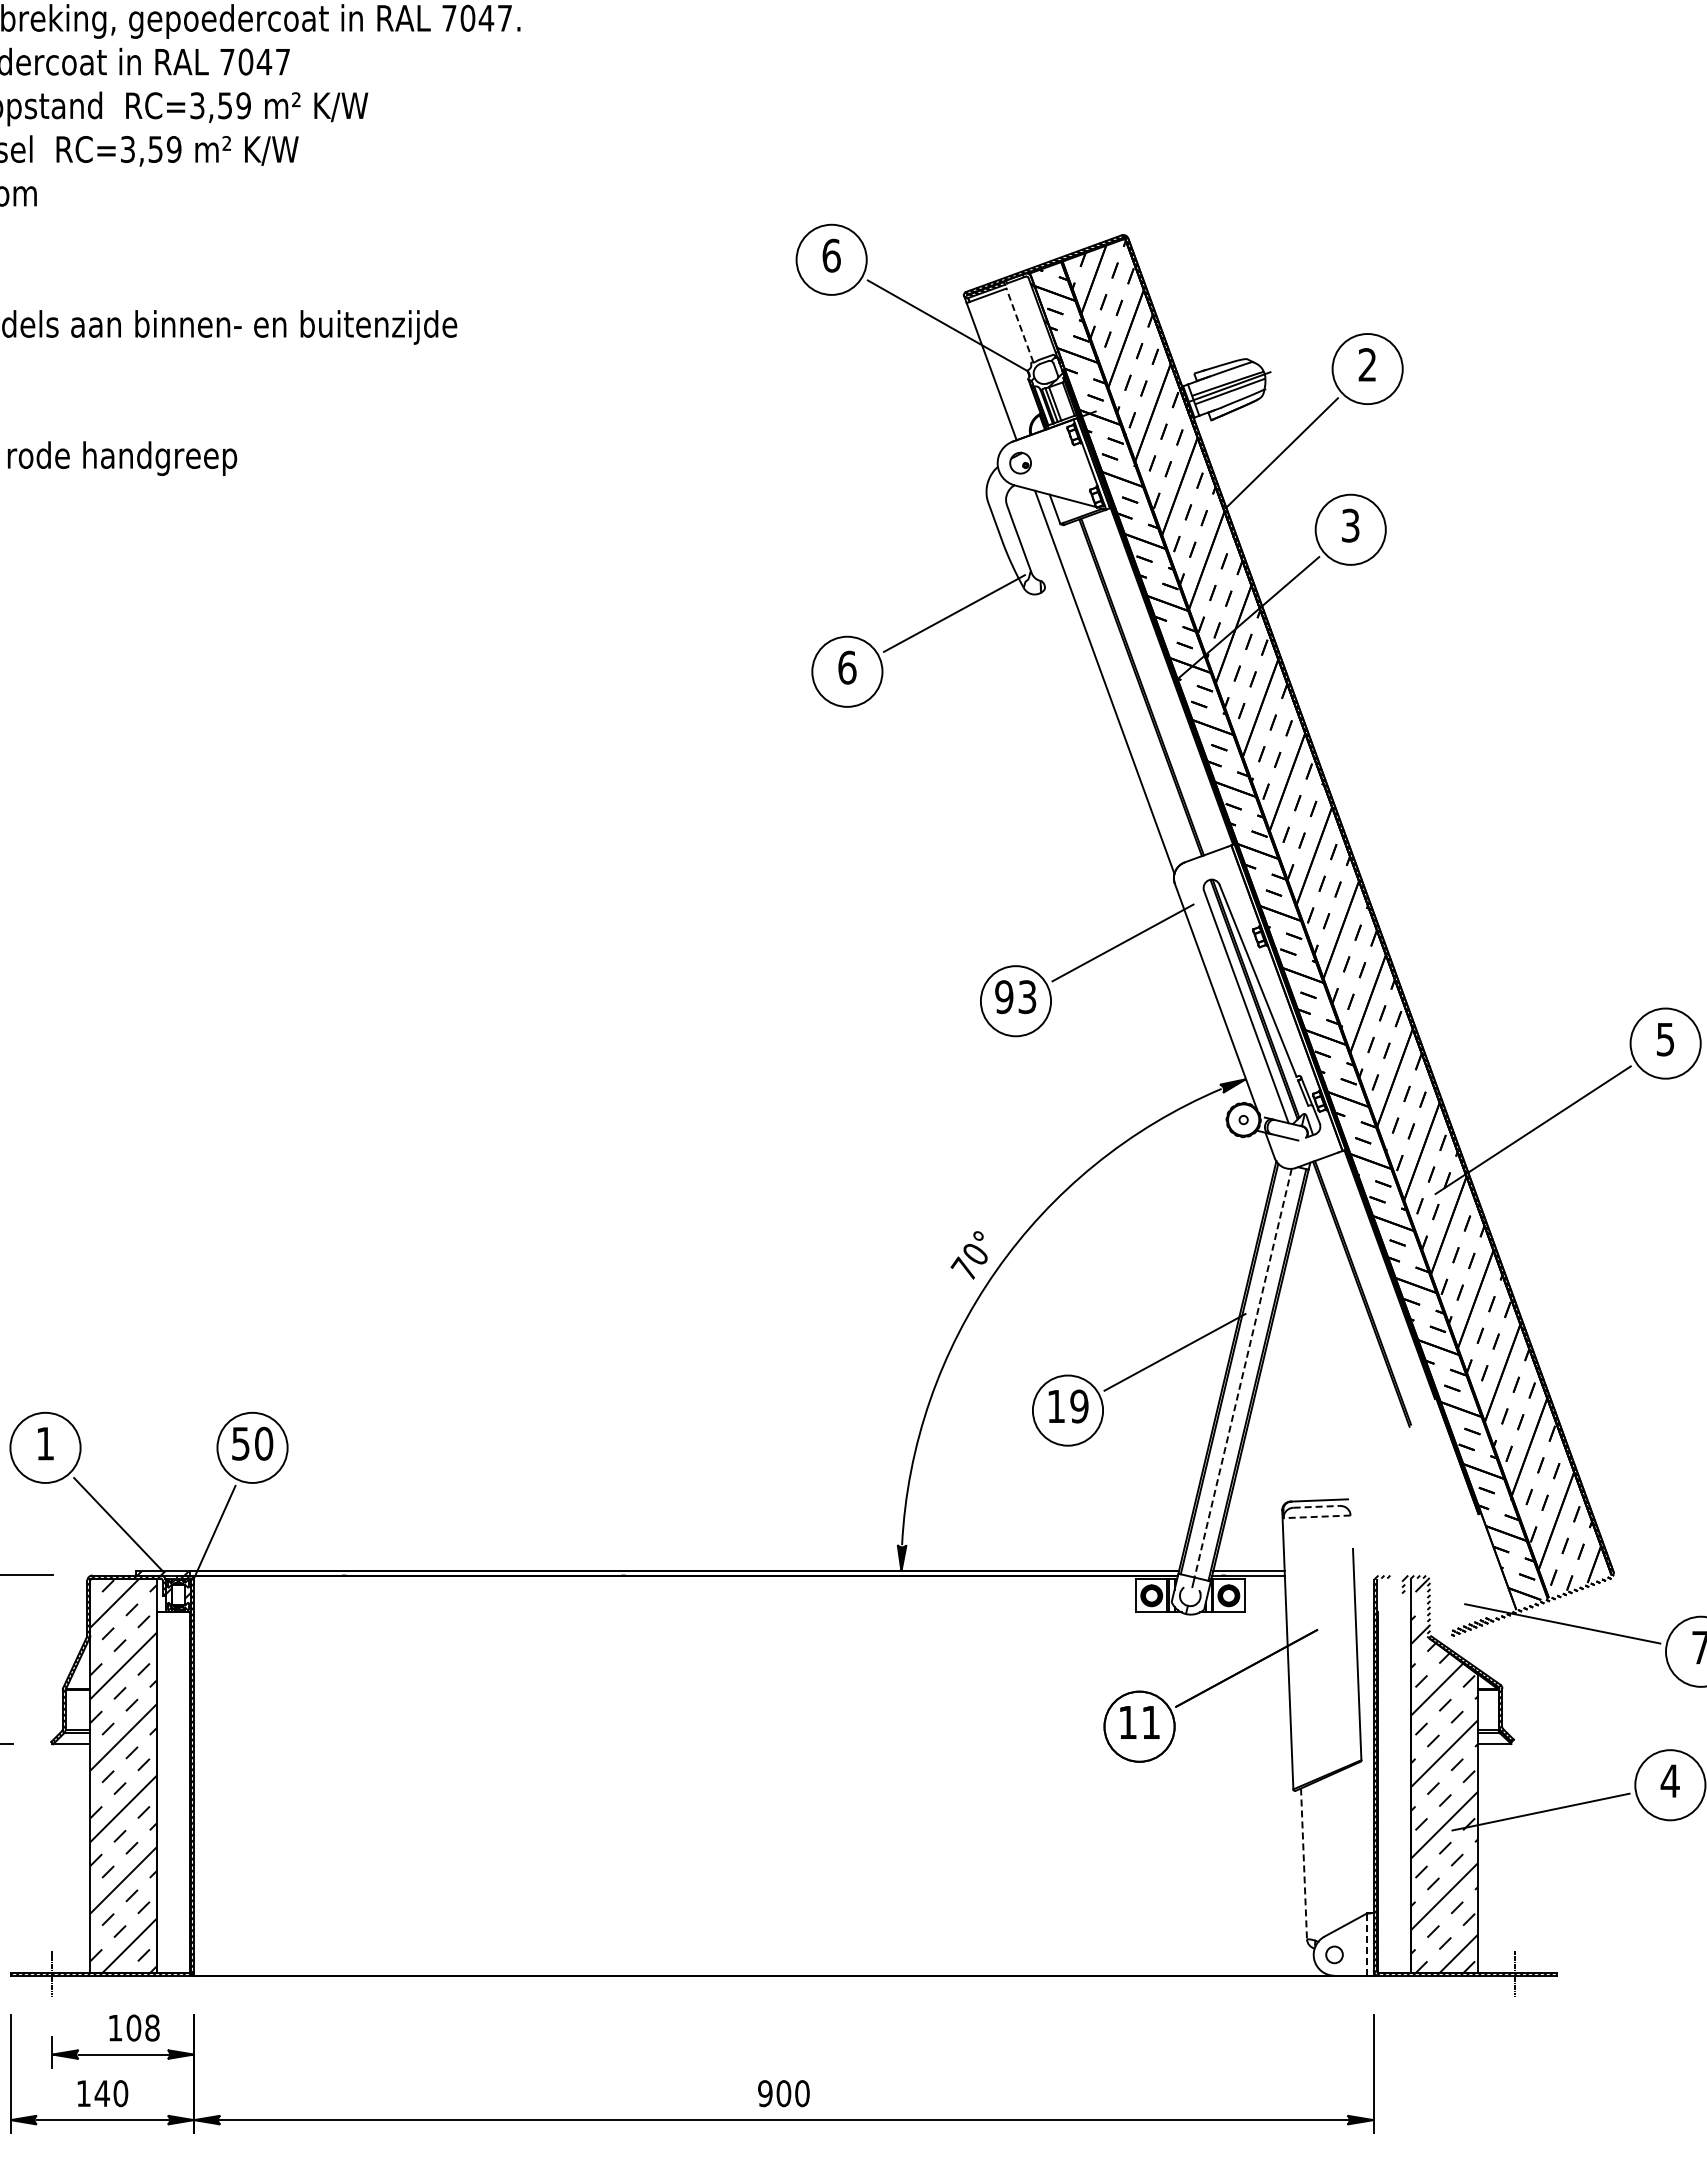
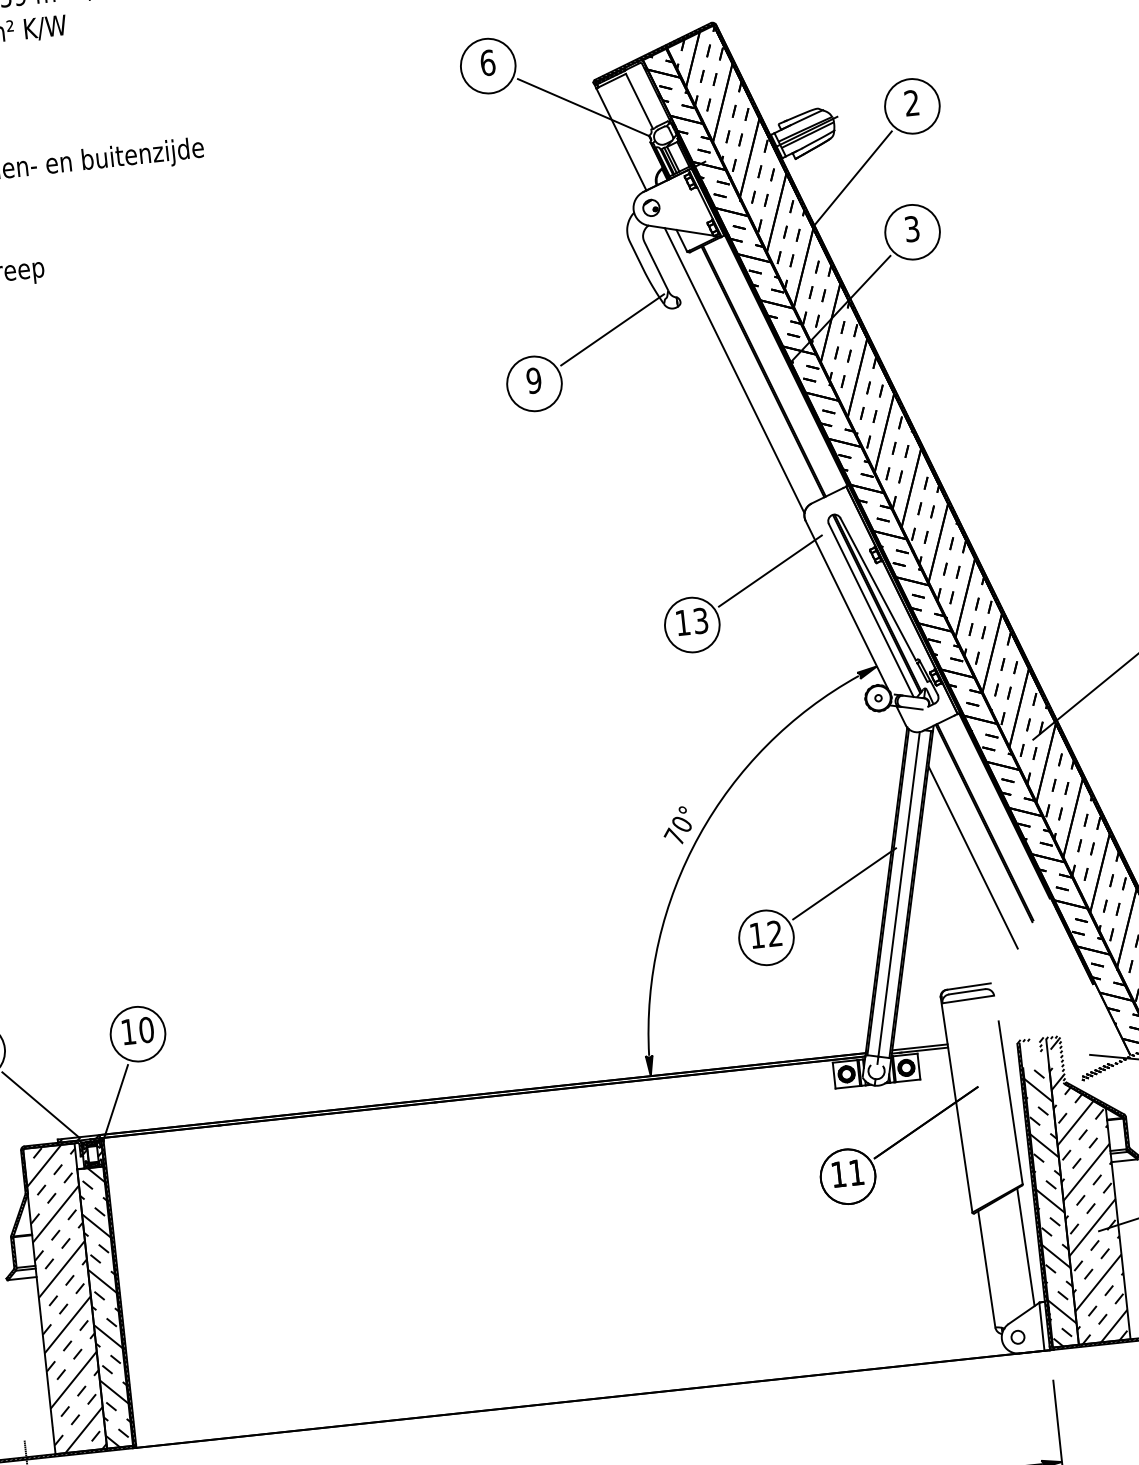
line: (1019, 325) -> (639, 101), dashed -> solid
text: (847, 667) -> (534, 380), 6 -> 9
text: (1004, 997) -> (683, 623), 93 -> 13
line: (1342, 1335) -> (972, 856), added
line: (1243, 1373) -> (899, 894), dashed -> solid
text: (1079, 1406) -> (775, 933), 19 -> 12
text: (240, 1443) -> (128, 1031), 50 -> 10
line: (1317, 1506) -> (967, 991), dashed -> solid
line: (1317, 1516) -> (968, 999), dashed -> solid
hatch: (173, 1792) -> (105, 1307), added
hatch: (1394, 1793) -> (1051, 1207), added
line: (1356, 1840) -> (1025, 1246), added
line: (1304, 1864) -> (987, 1269), dashed -> solid
line: (1366, 1944) -> (1041, 1326), dashed -> solid

